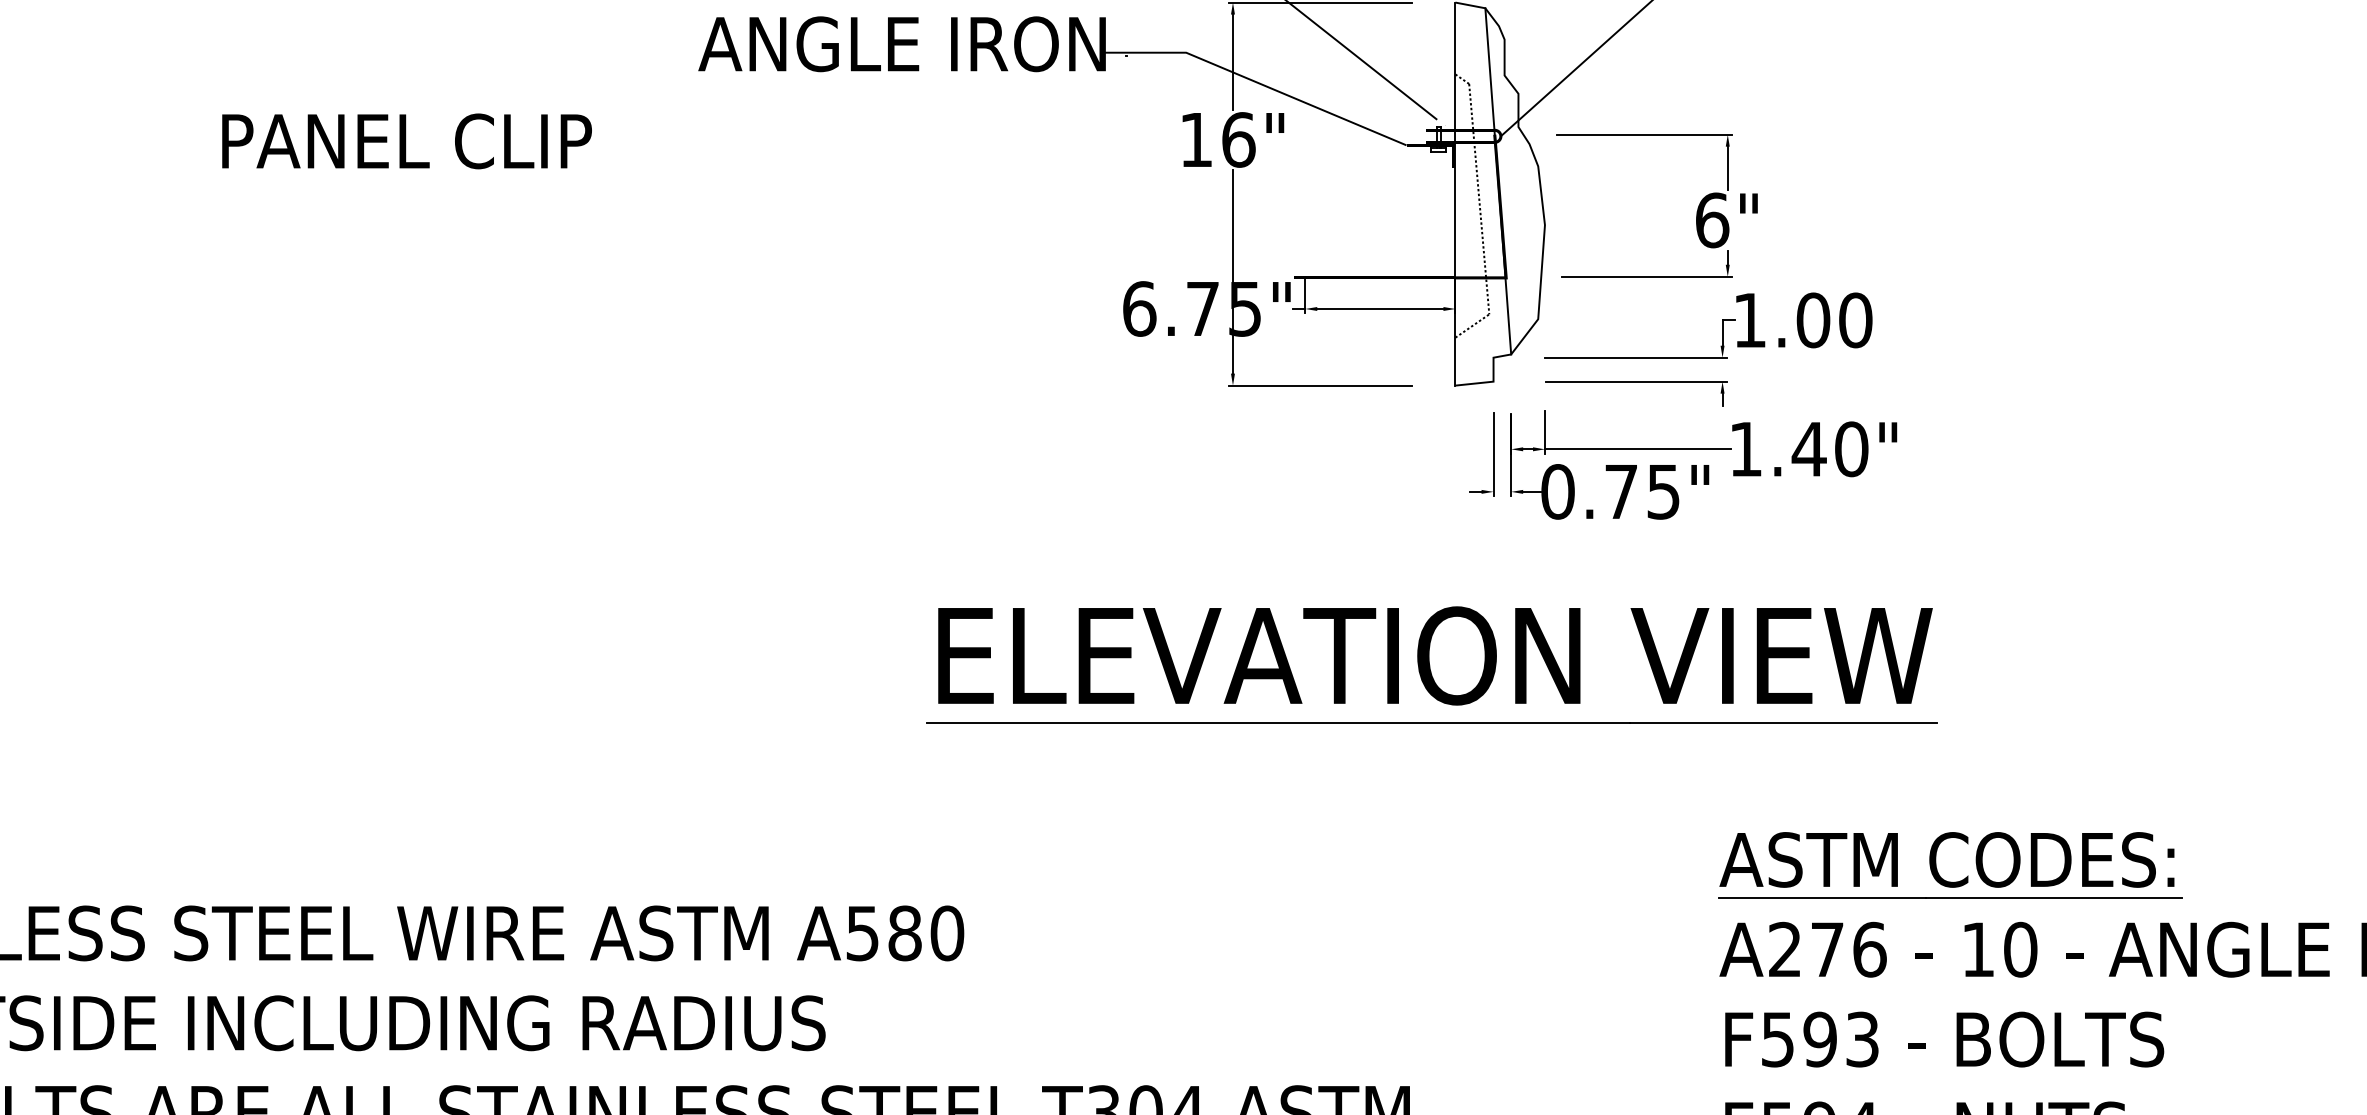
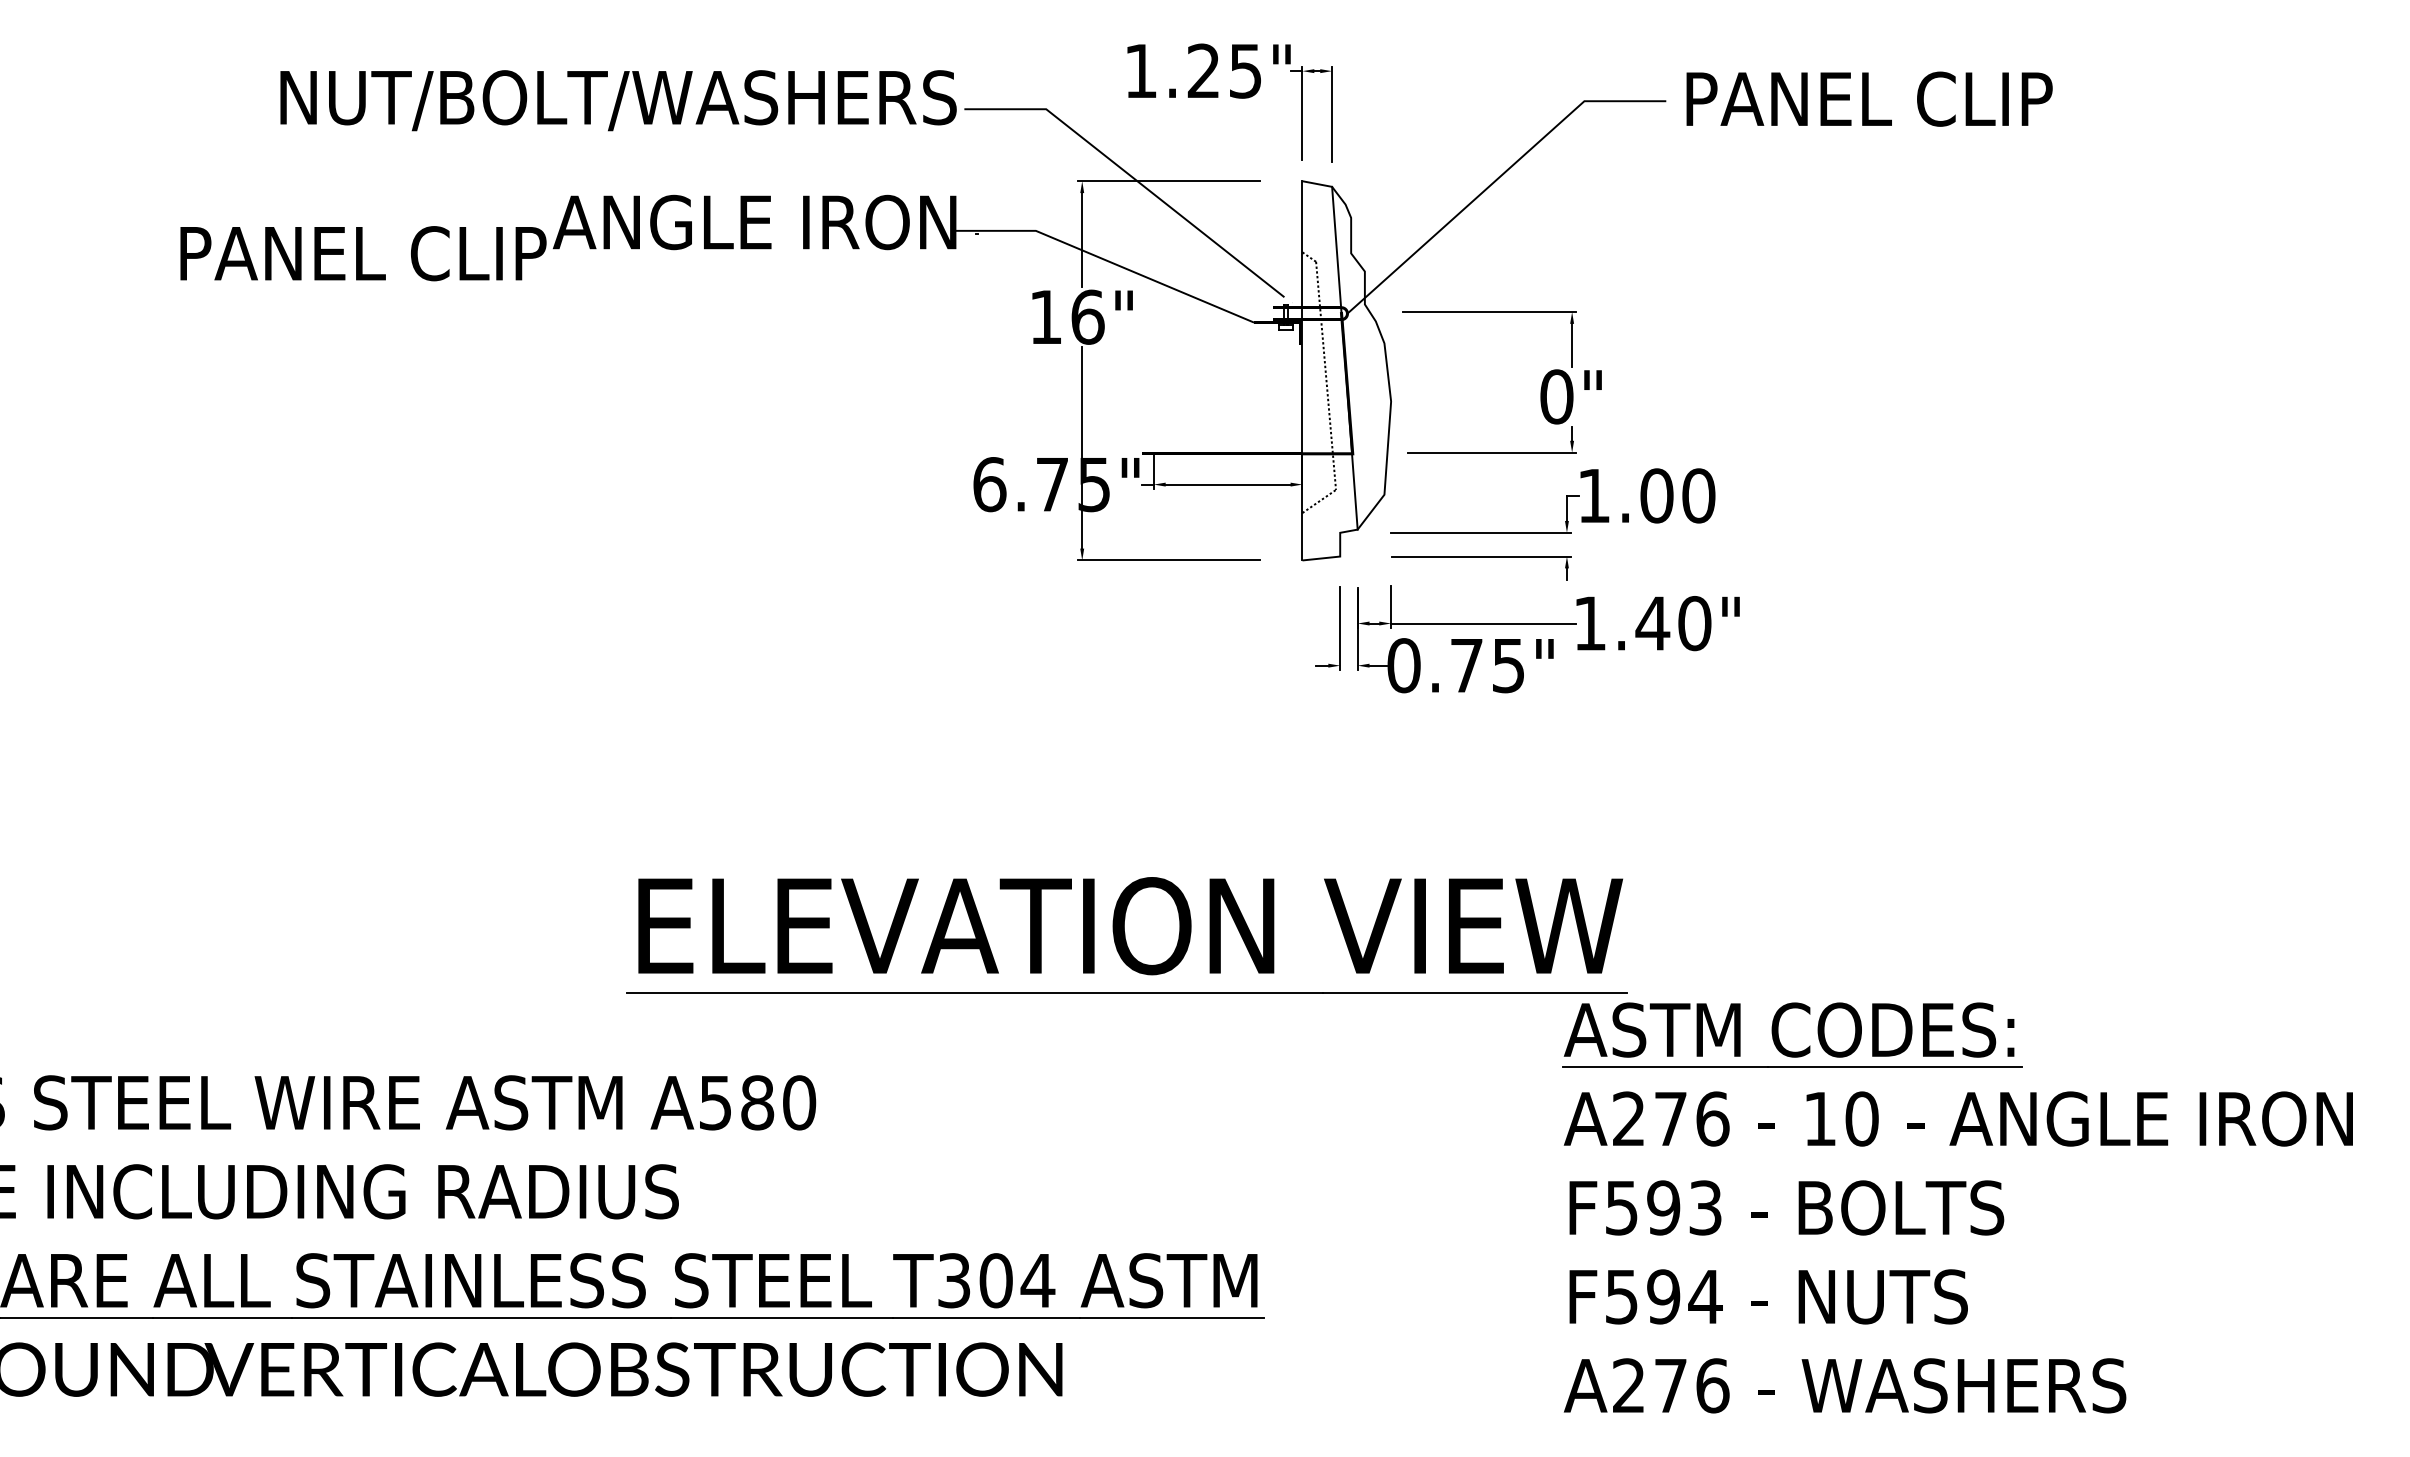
text: (407, 141) -> (363, 253), moved
text: (1711, 220) -> (1556, 396), 6" -> 0"
part: (1431, 664) -> (1126, 934), moved

